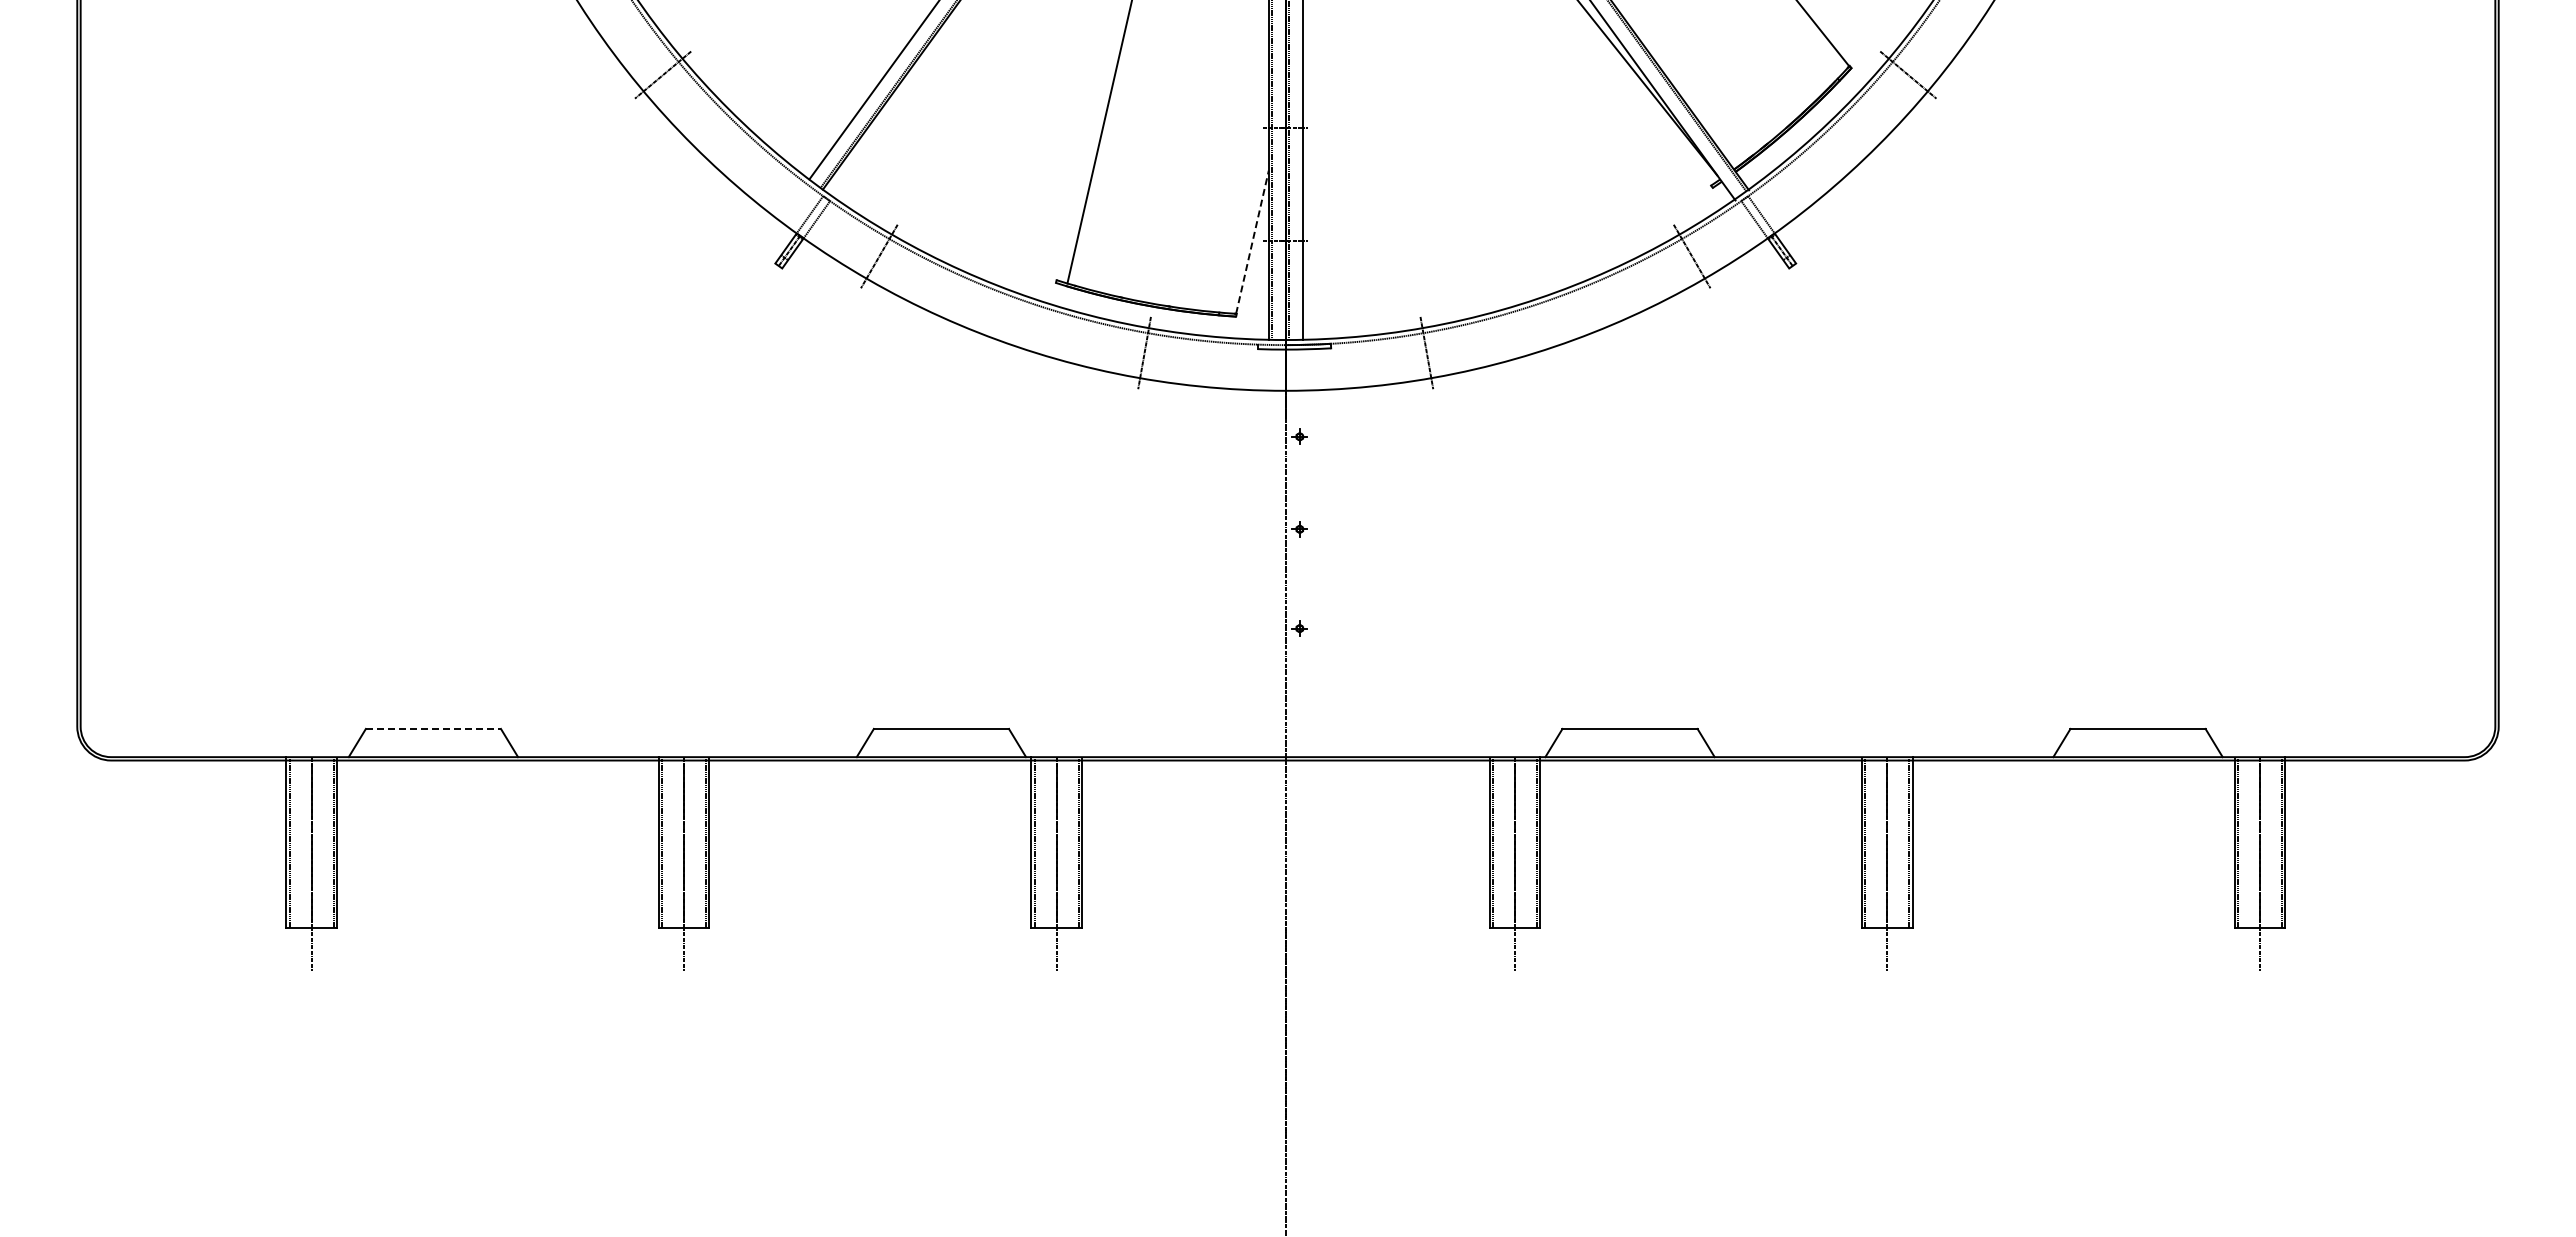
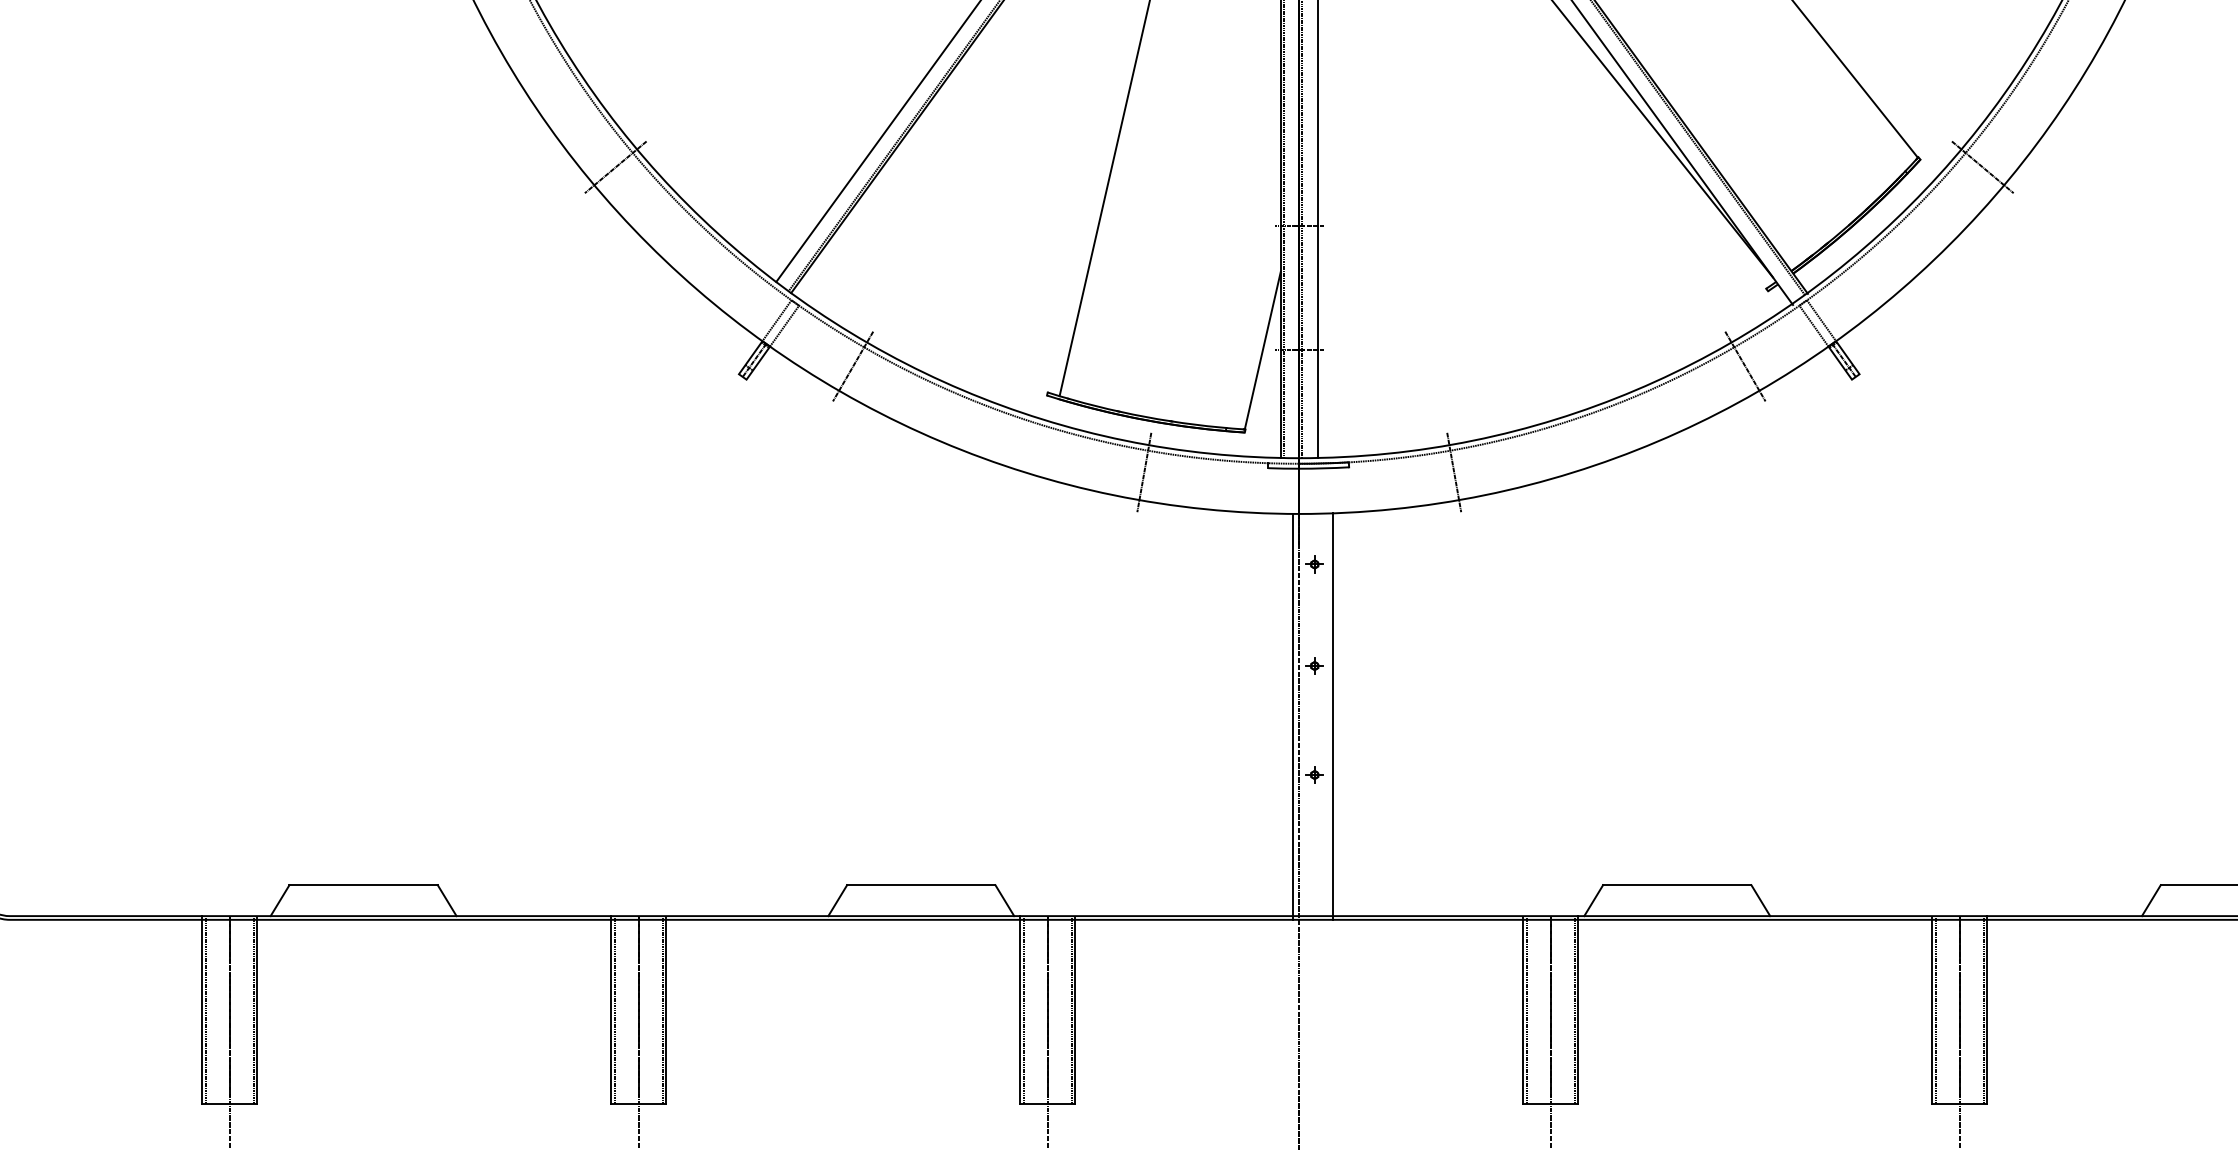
line: (1252, 241) -> (1262, 350), dashed -> solid
line: (1280, 575) -> (1293, 716), added
line: (1316, 575) -> (1333, 716), added
line: (433, 728) -> (363, 884), dashed -> solid

